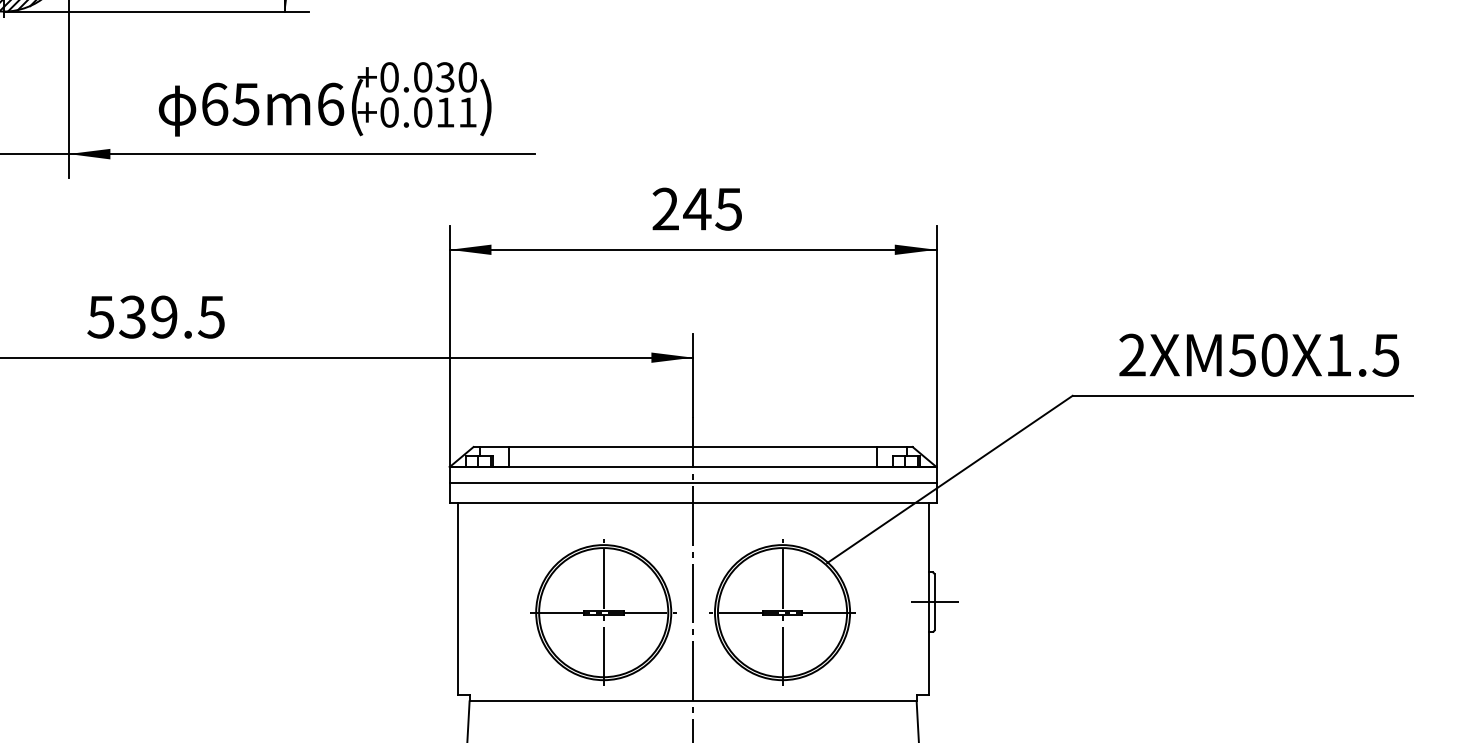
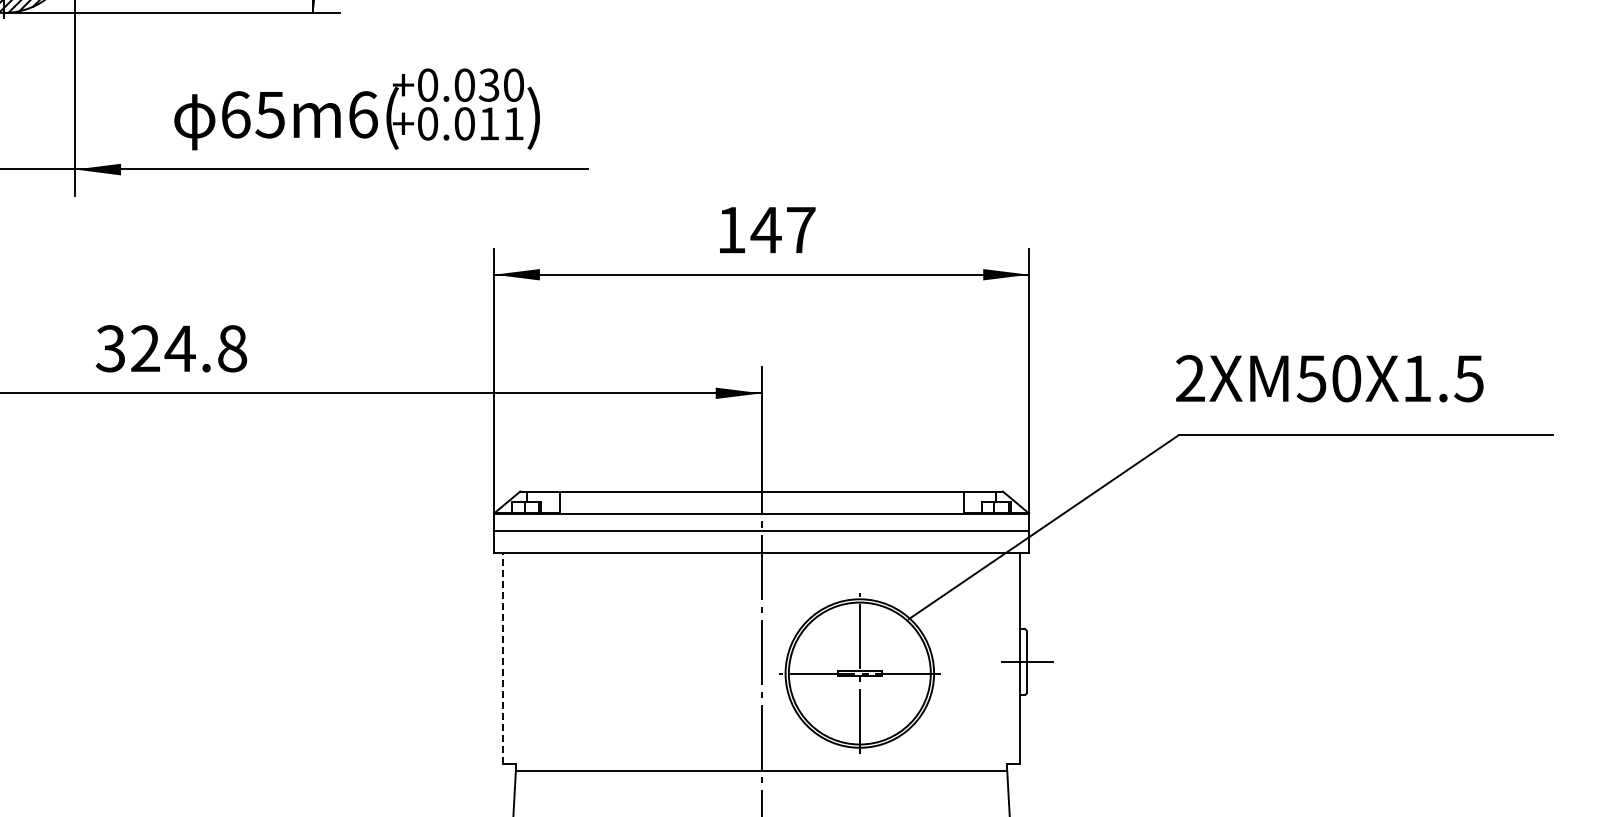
text: (697, 208) -> (766, 229), 245 -> 147
text: (156, 316) -> (171, 348), 539.5 -> 324.8
text: (1258, 355) -> (1329, 378), moved
line: (457, 598) -> (502, 658), solid -> dashed
part: (603, 612) -> (663, 673), removed

